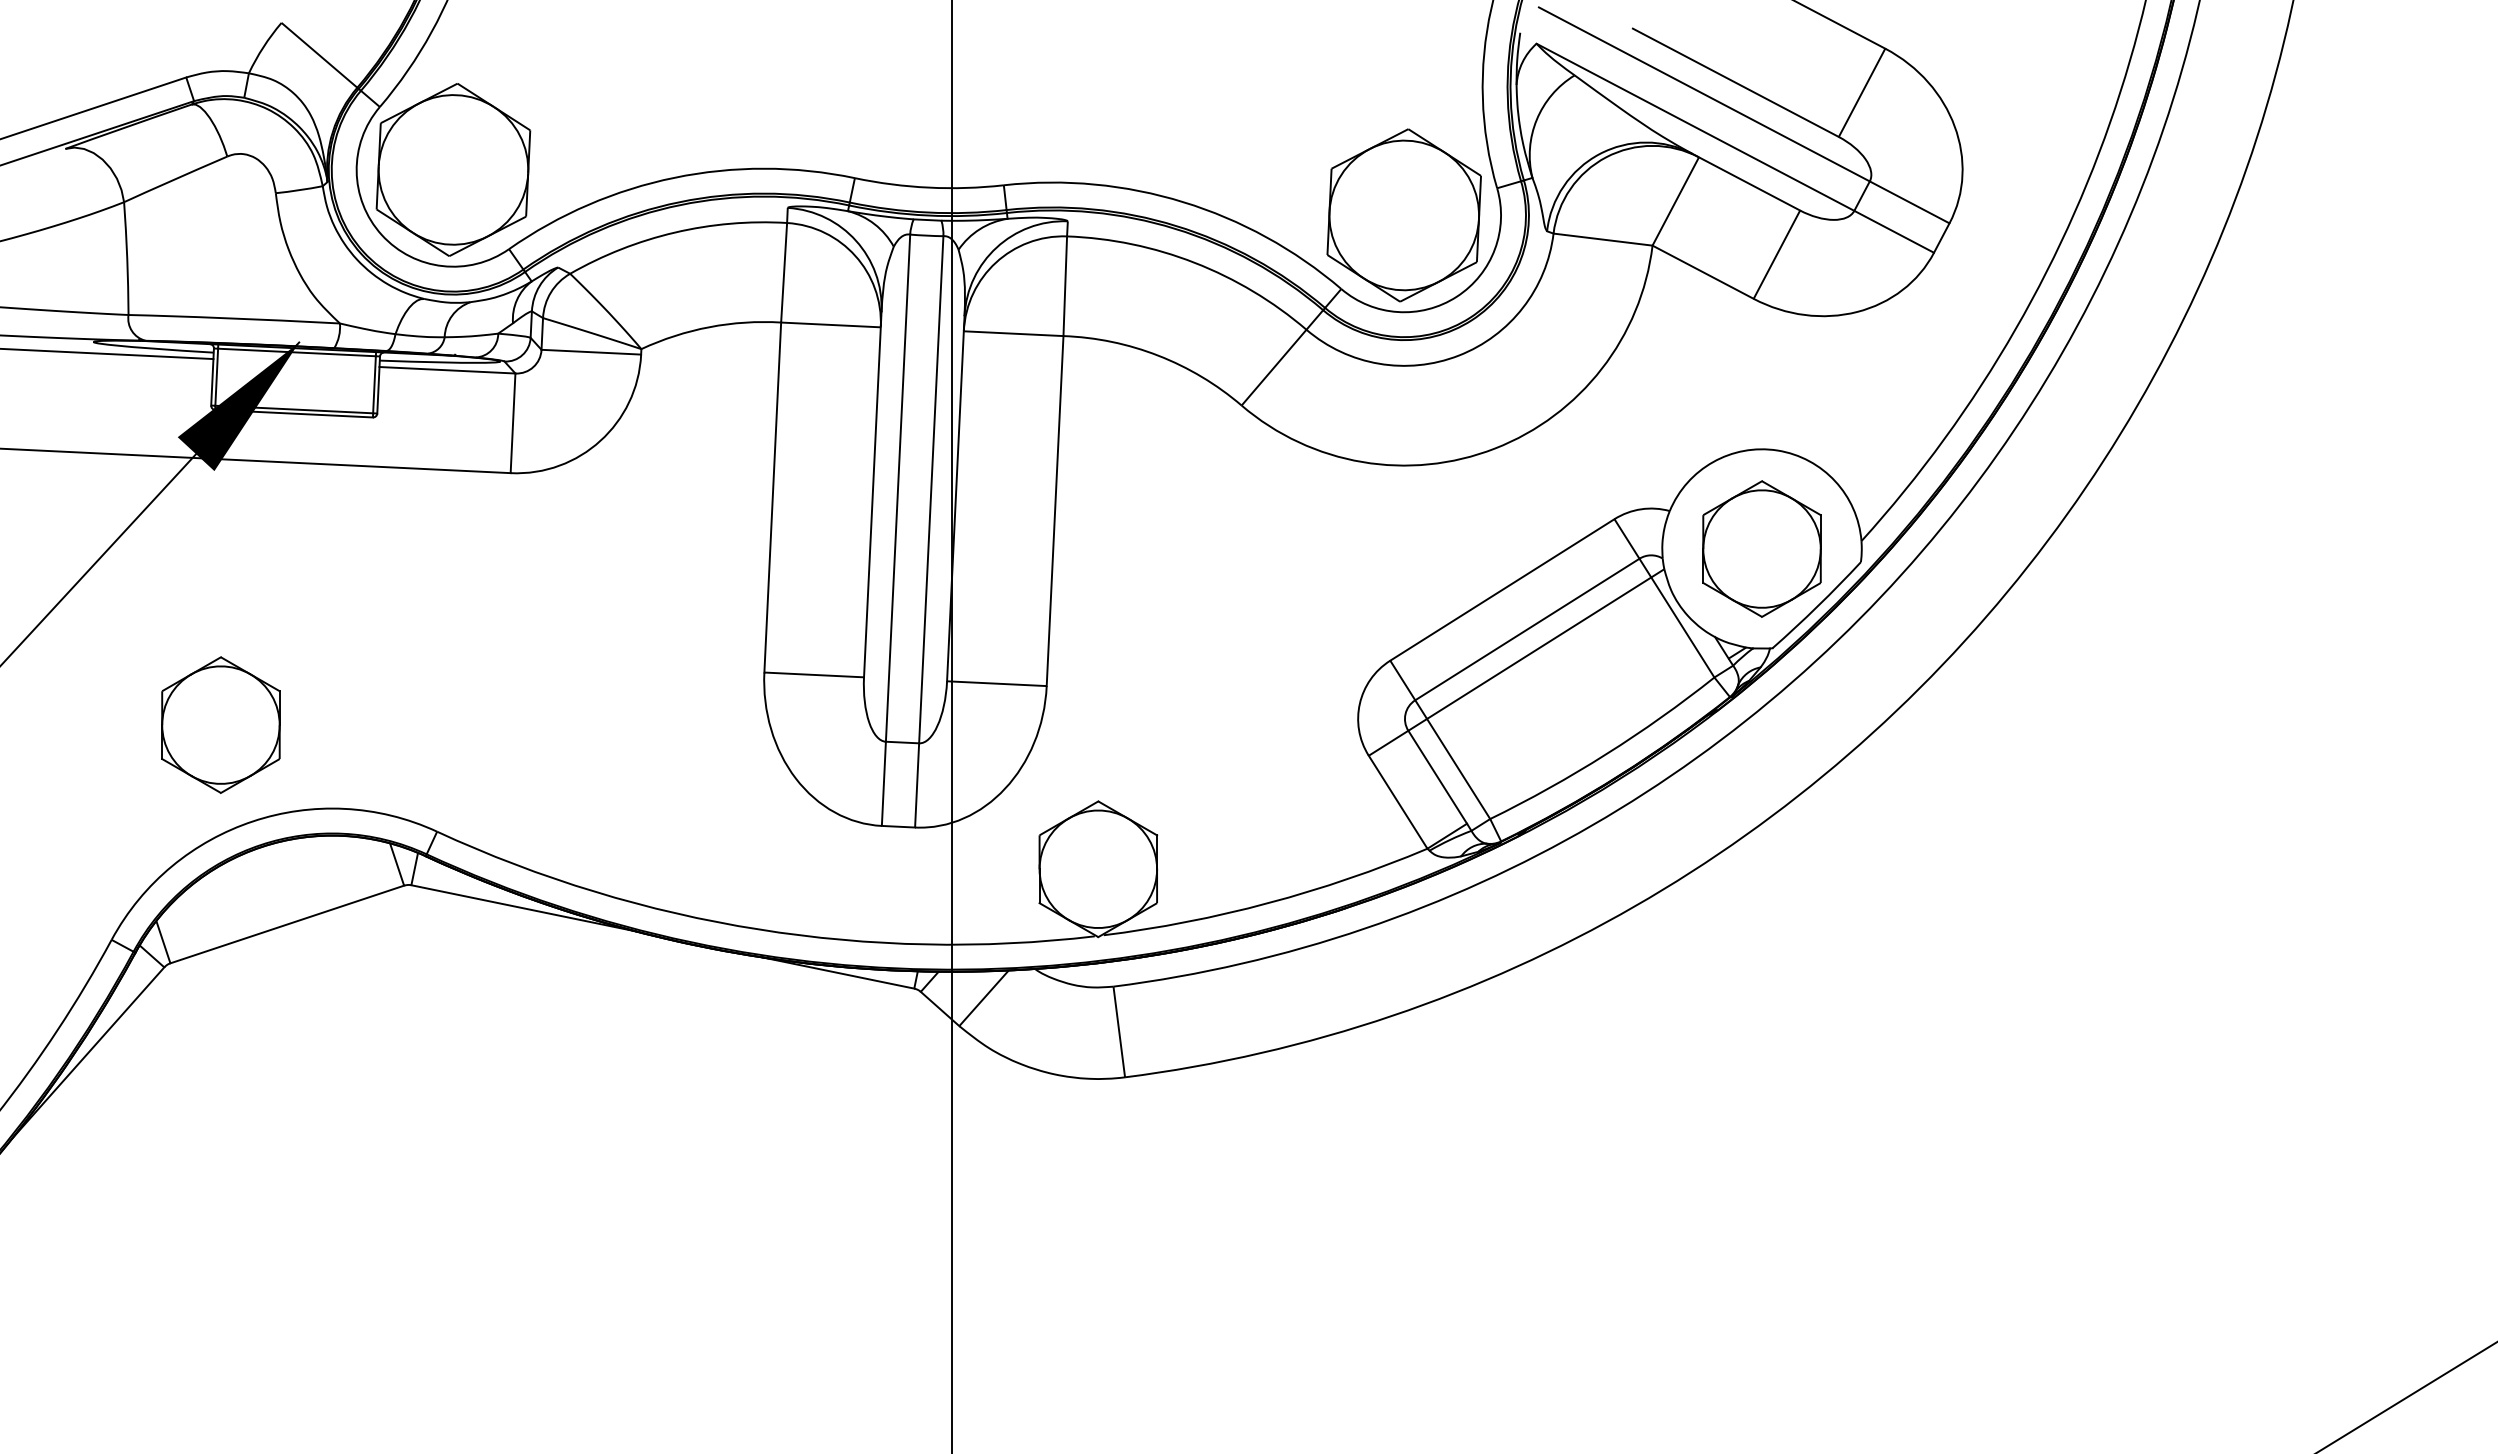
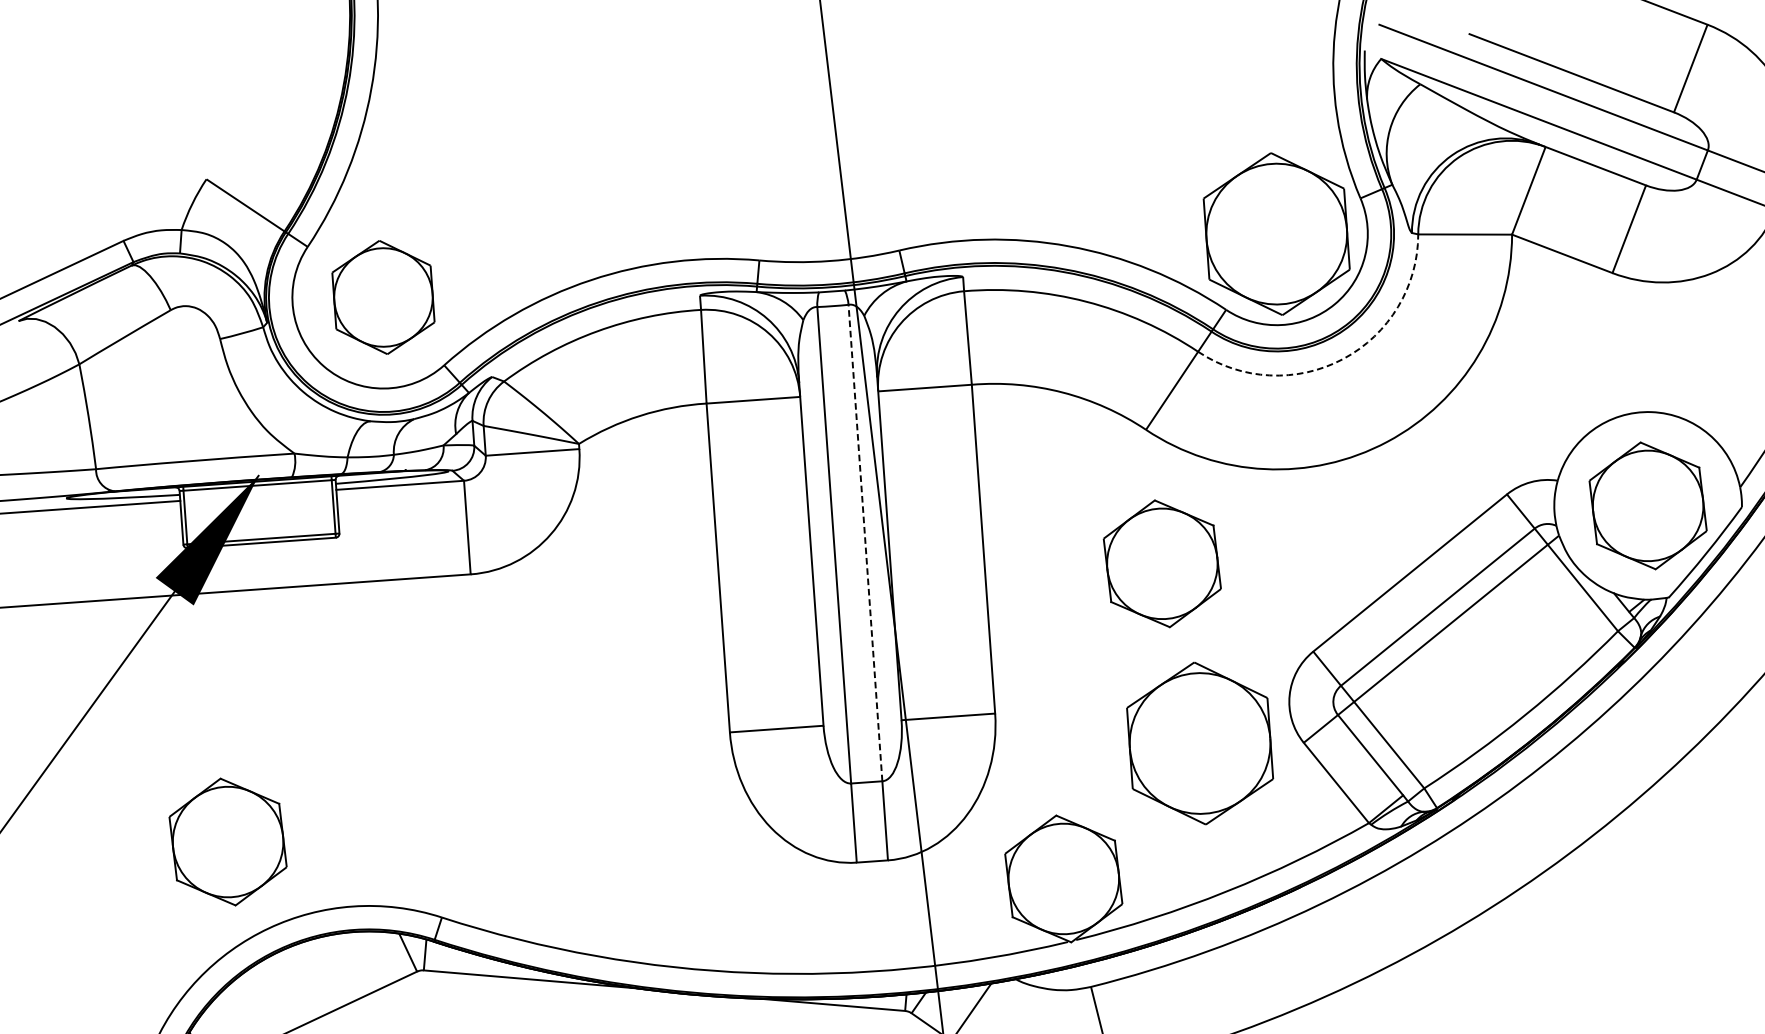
part: (453, 169) -> (383, 297), size x0.7
arc: (1458, 355) -> (1343, 358), solid -> dashed
line: (931, 489) -> (865, 542), solid -> dashed
part: (1241, 548) -> (1161, 563), added
part: (1258, 743) -> (1199, 743), added

